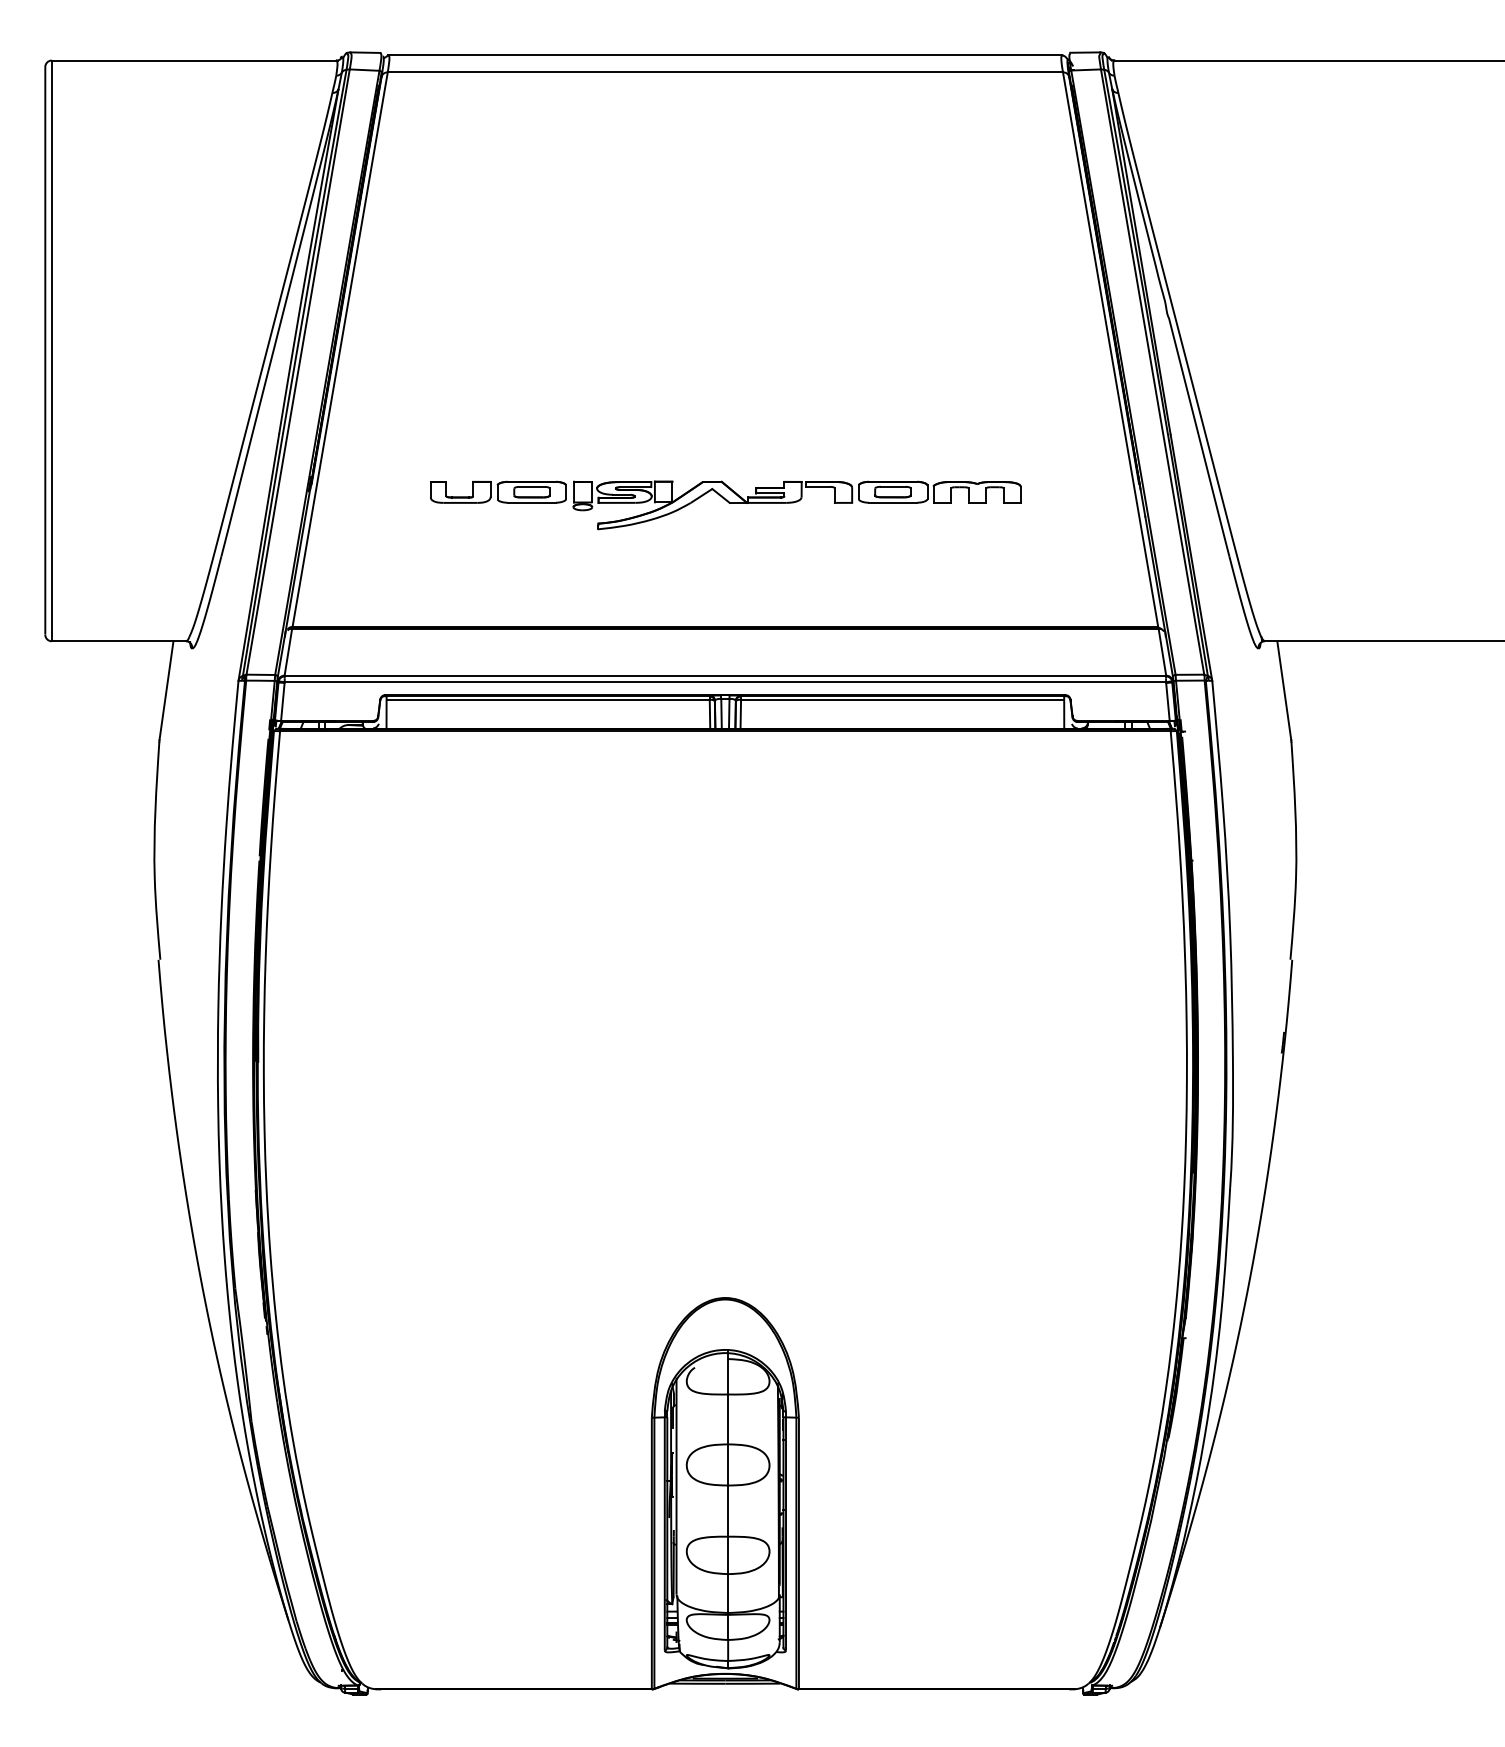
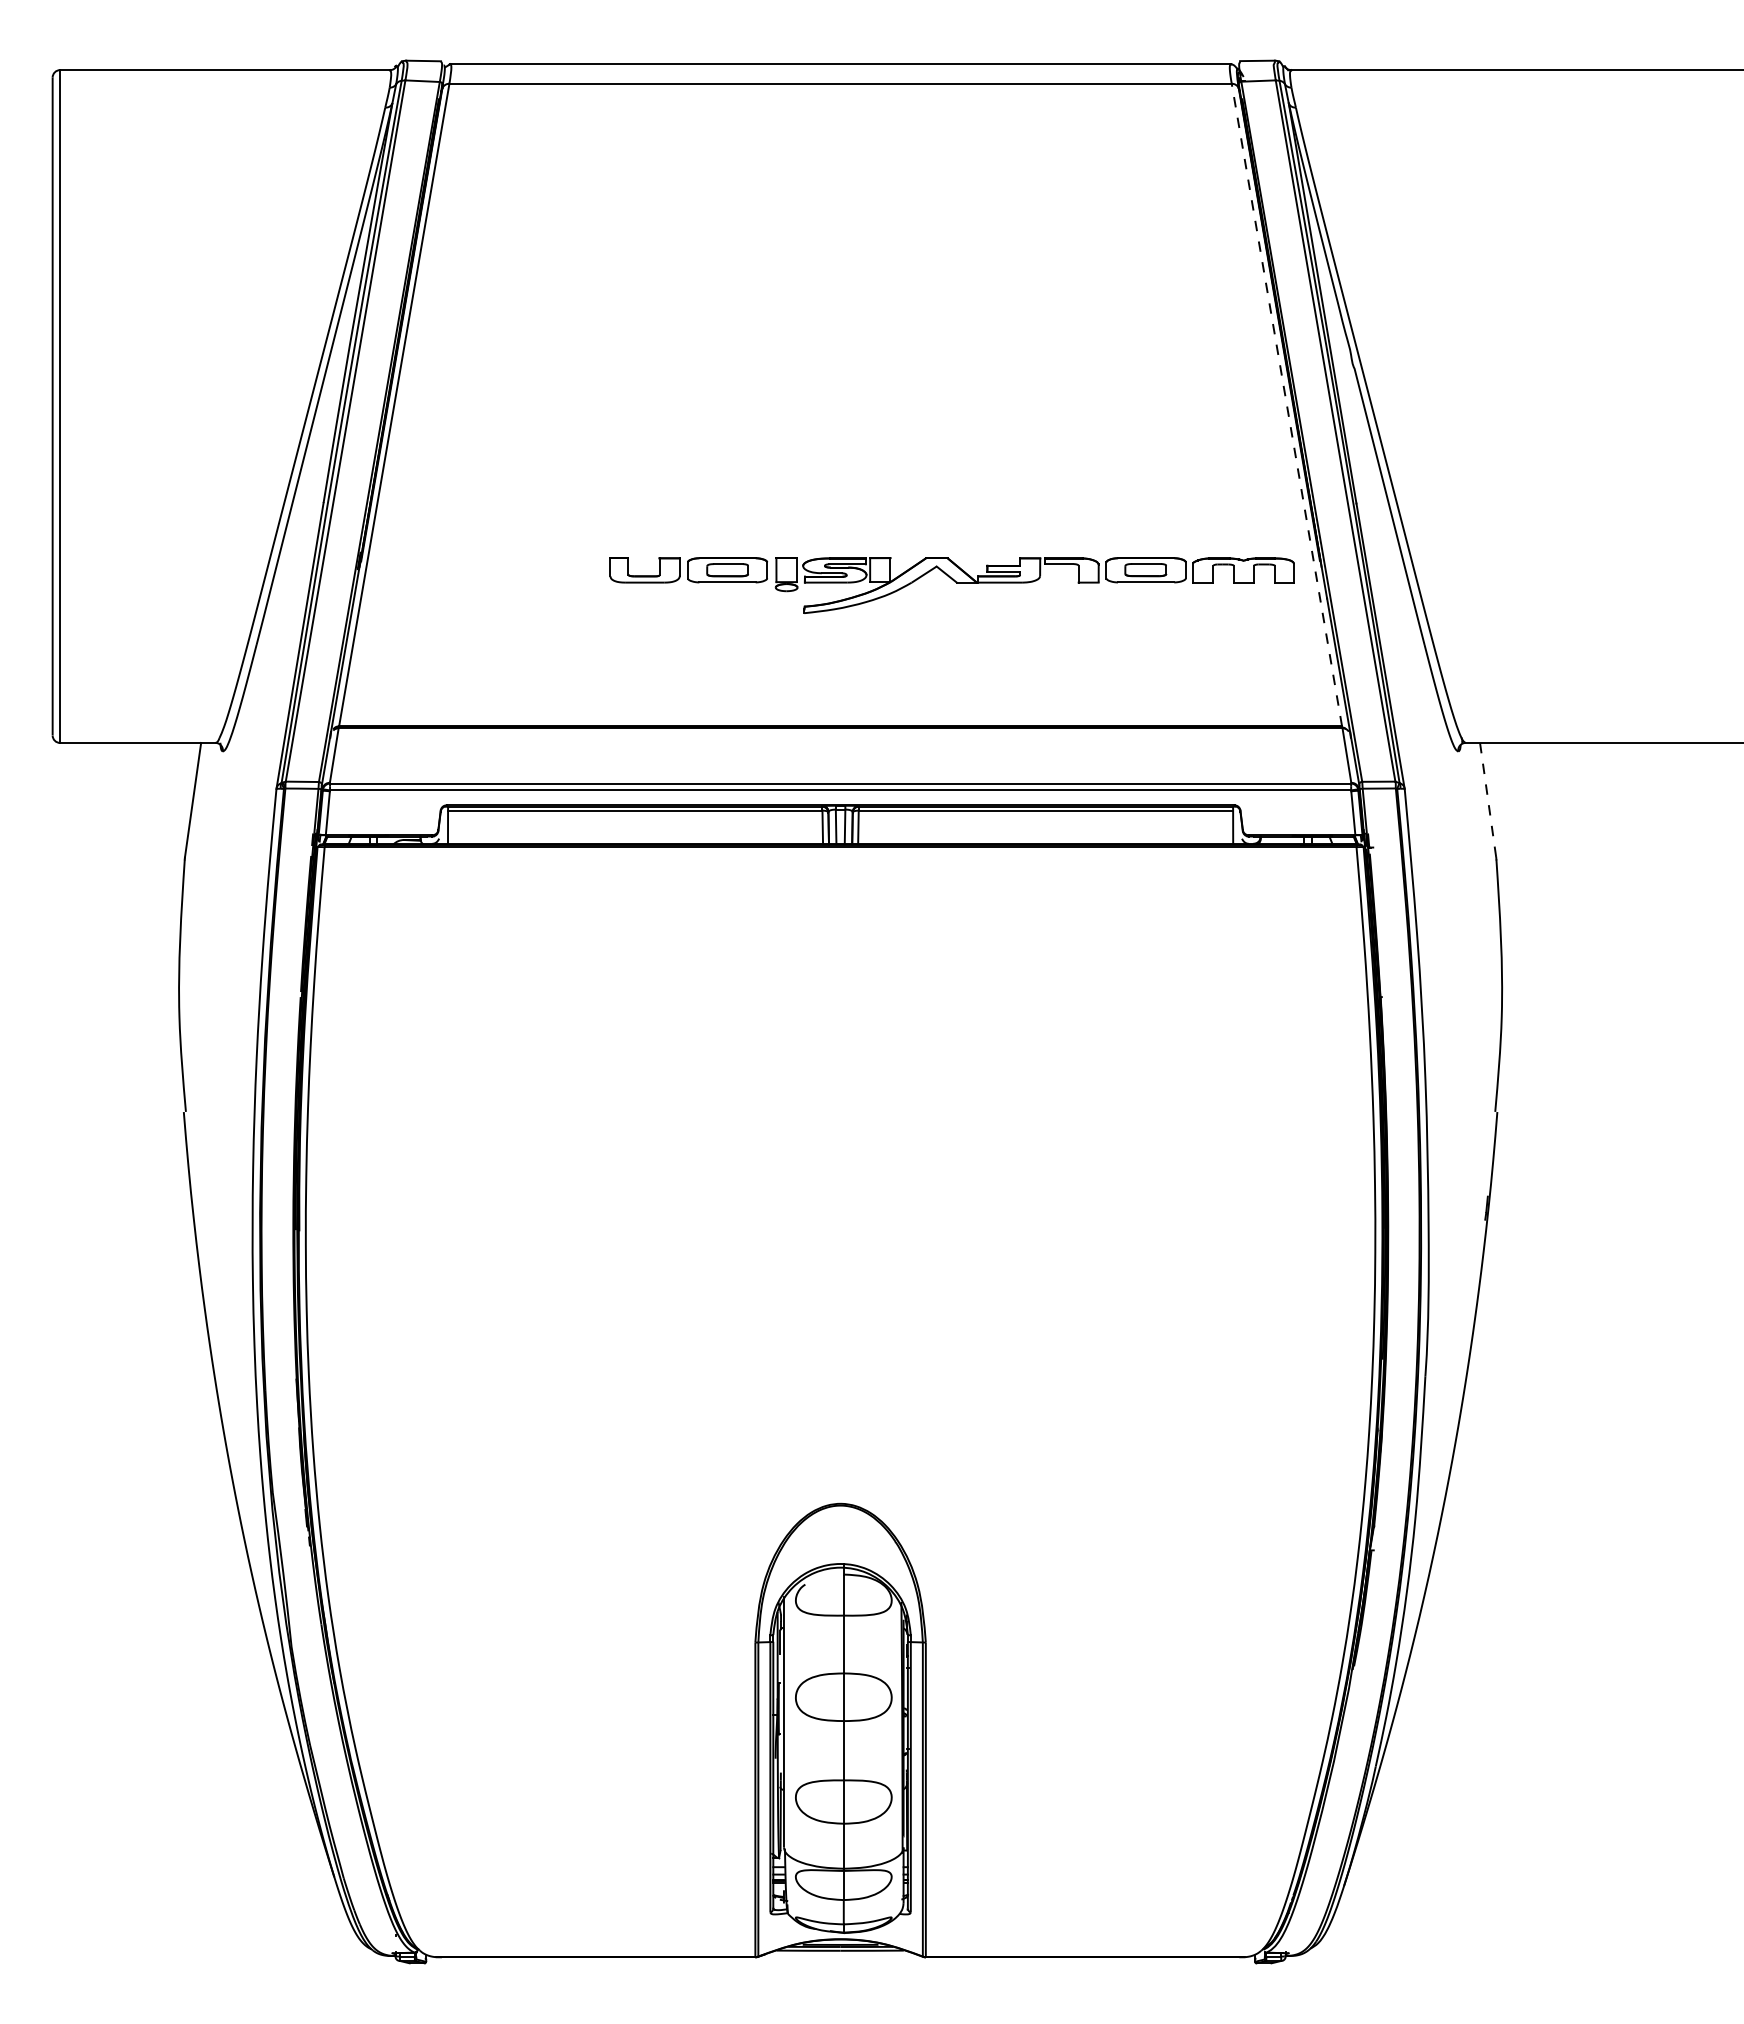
line: (1110, 349) -> (1286, 404), solid -> dashed
part: (725, 505) -> (951, 585), moved
line: (1284, 691) -> (1488, 801), solid -> dashed

